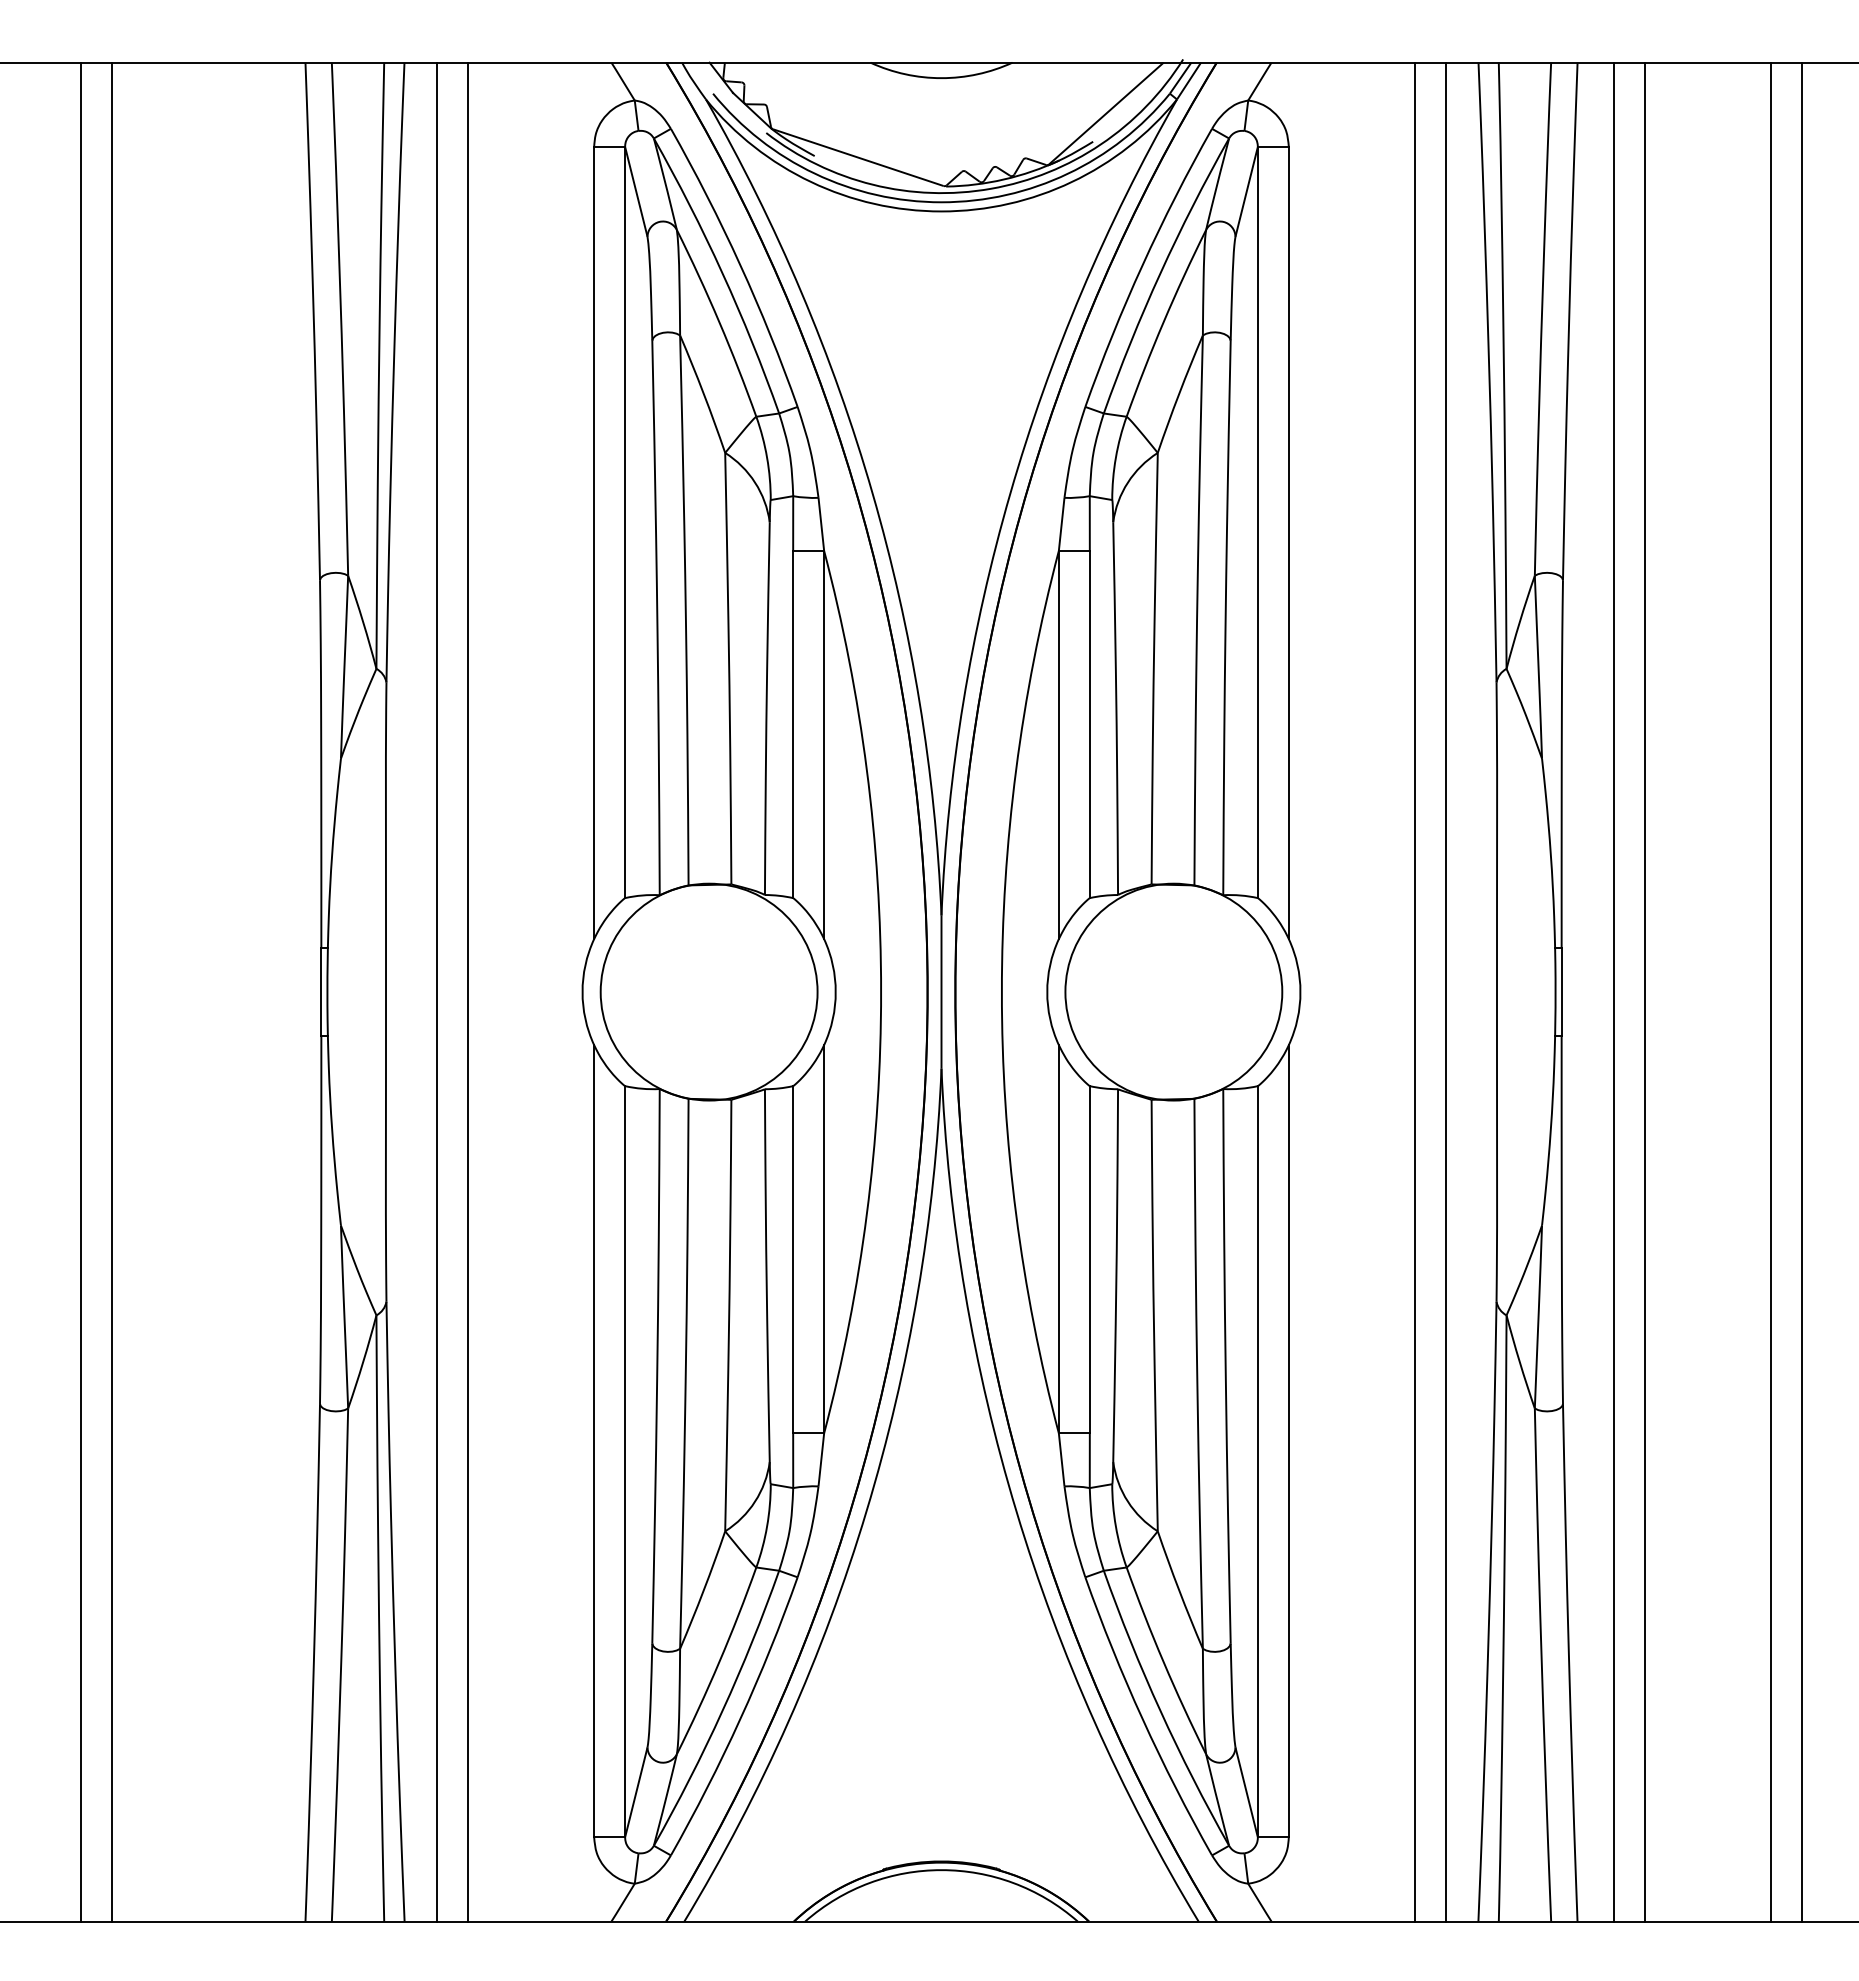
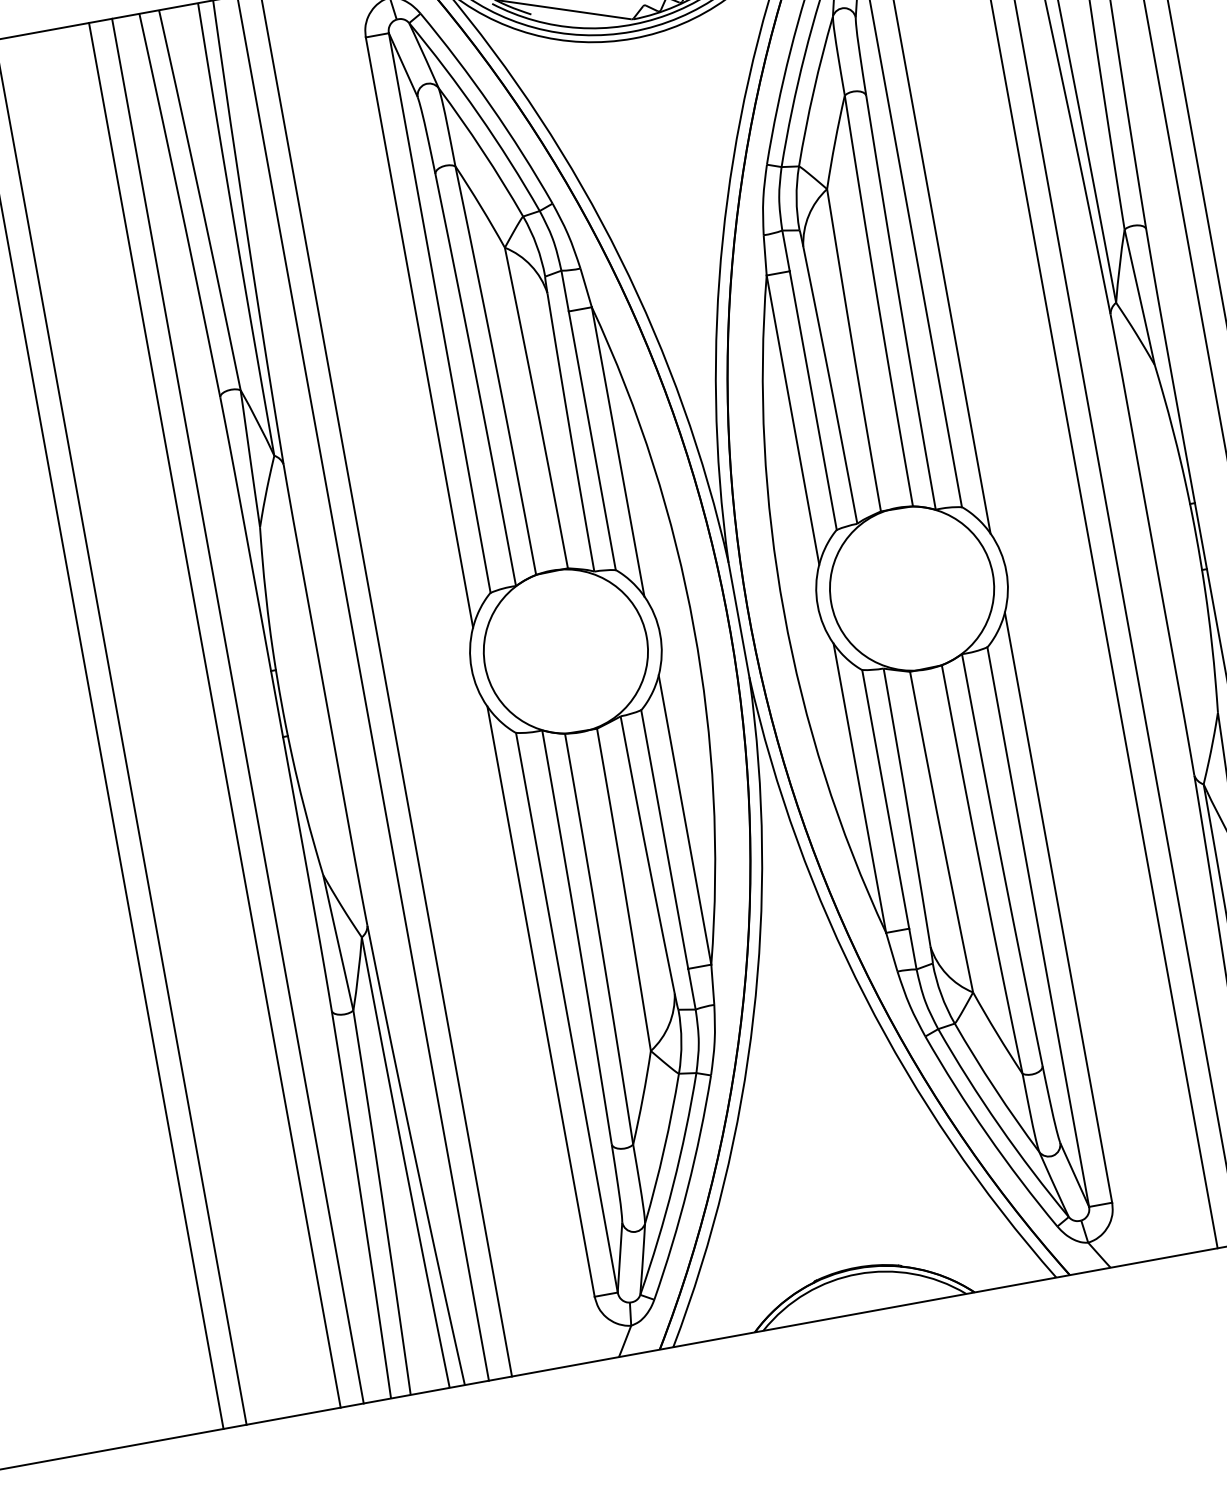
line: (237, 991) -> (214, 714), added
line: (268, 991) -> (237, 710), added

